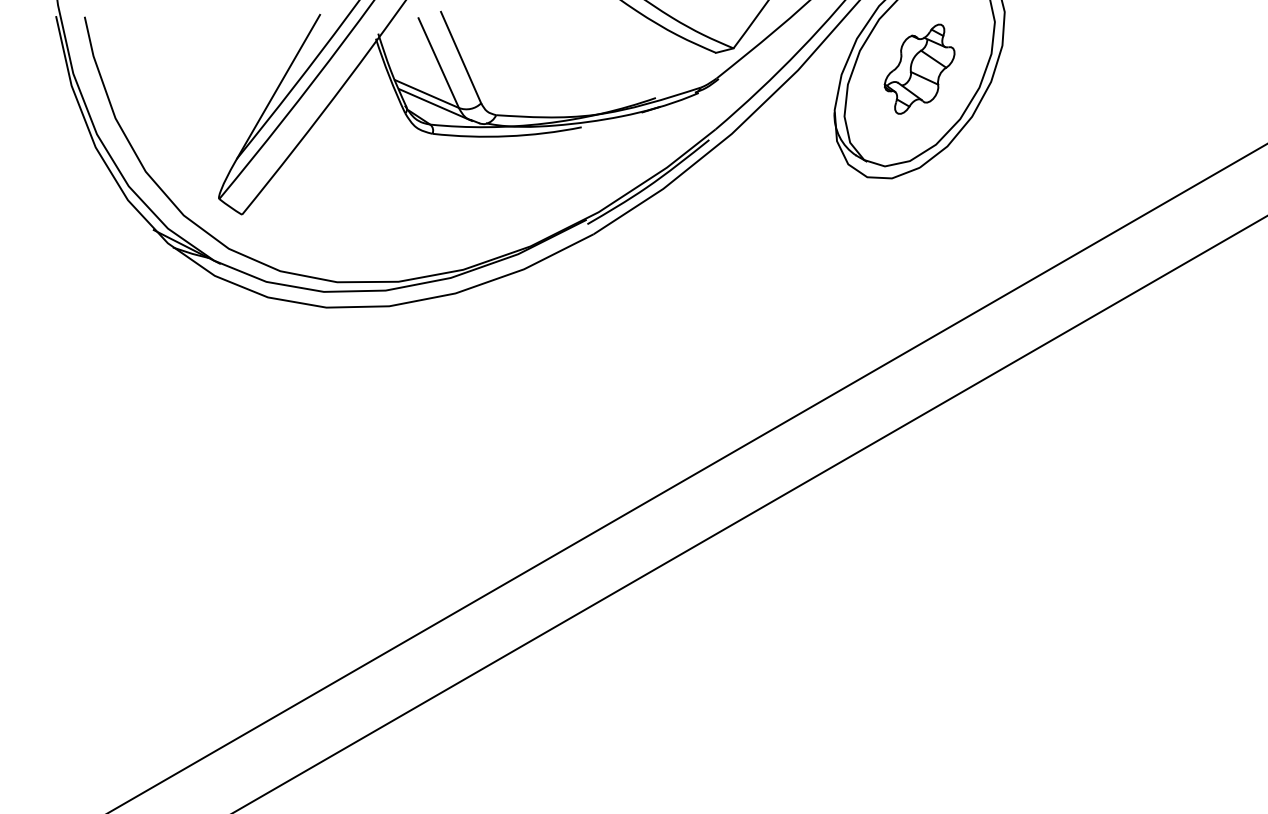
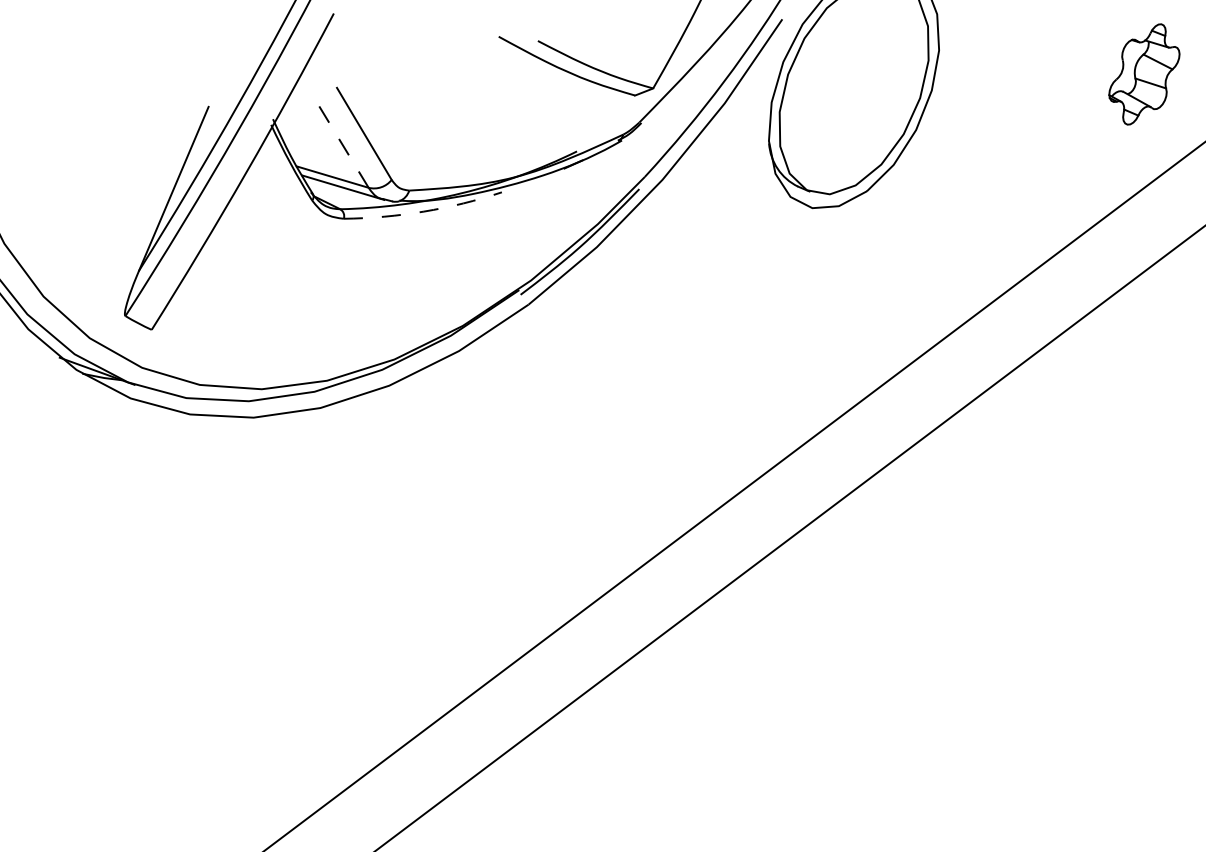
line: (438, 62) -> (340, 142), solid -> dashed
part: (919, 68) -> (1144, 73), moved
arc: (507, 136) -> (424, 211), solid -> dashed

